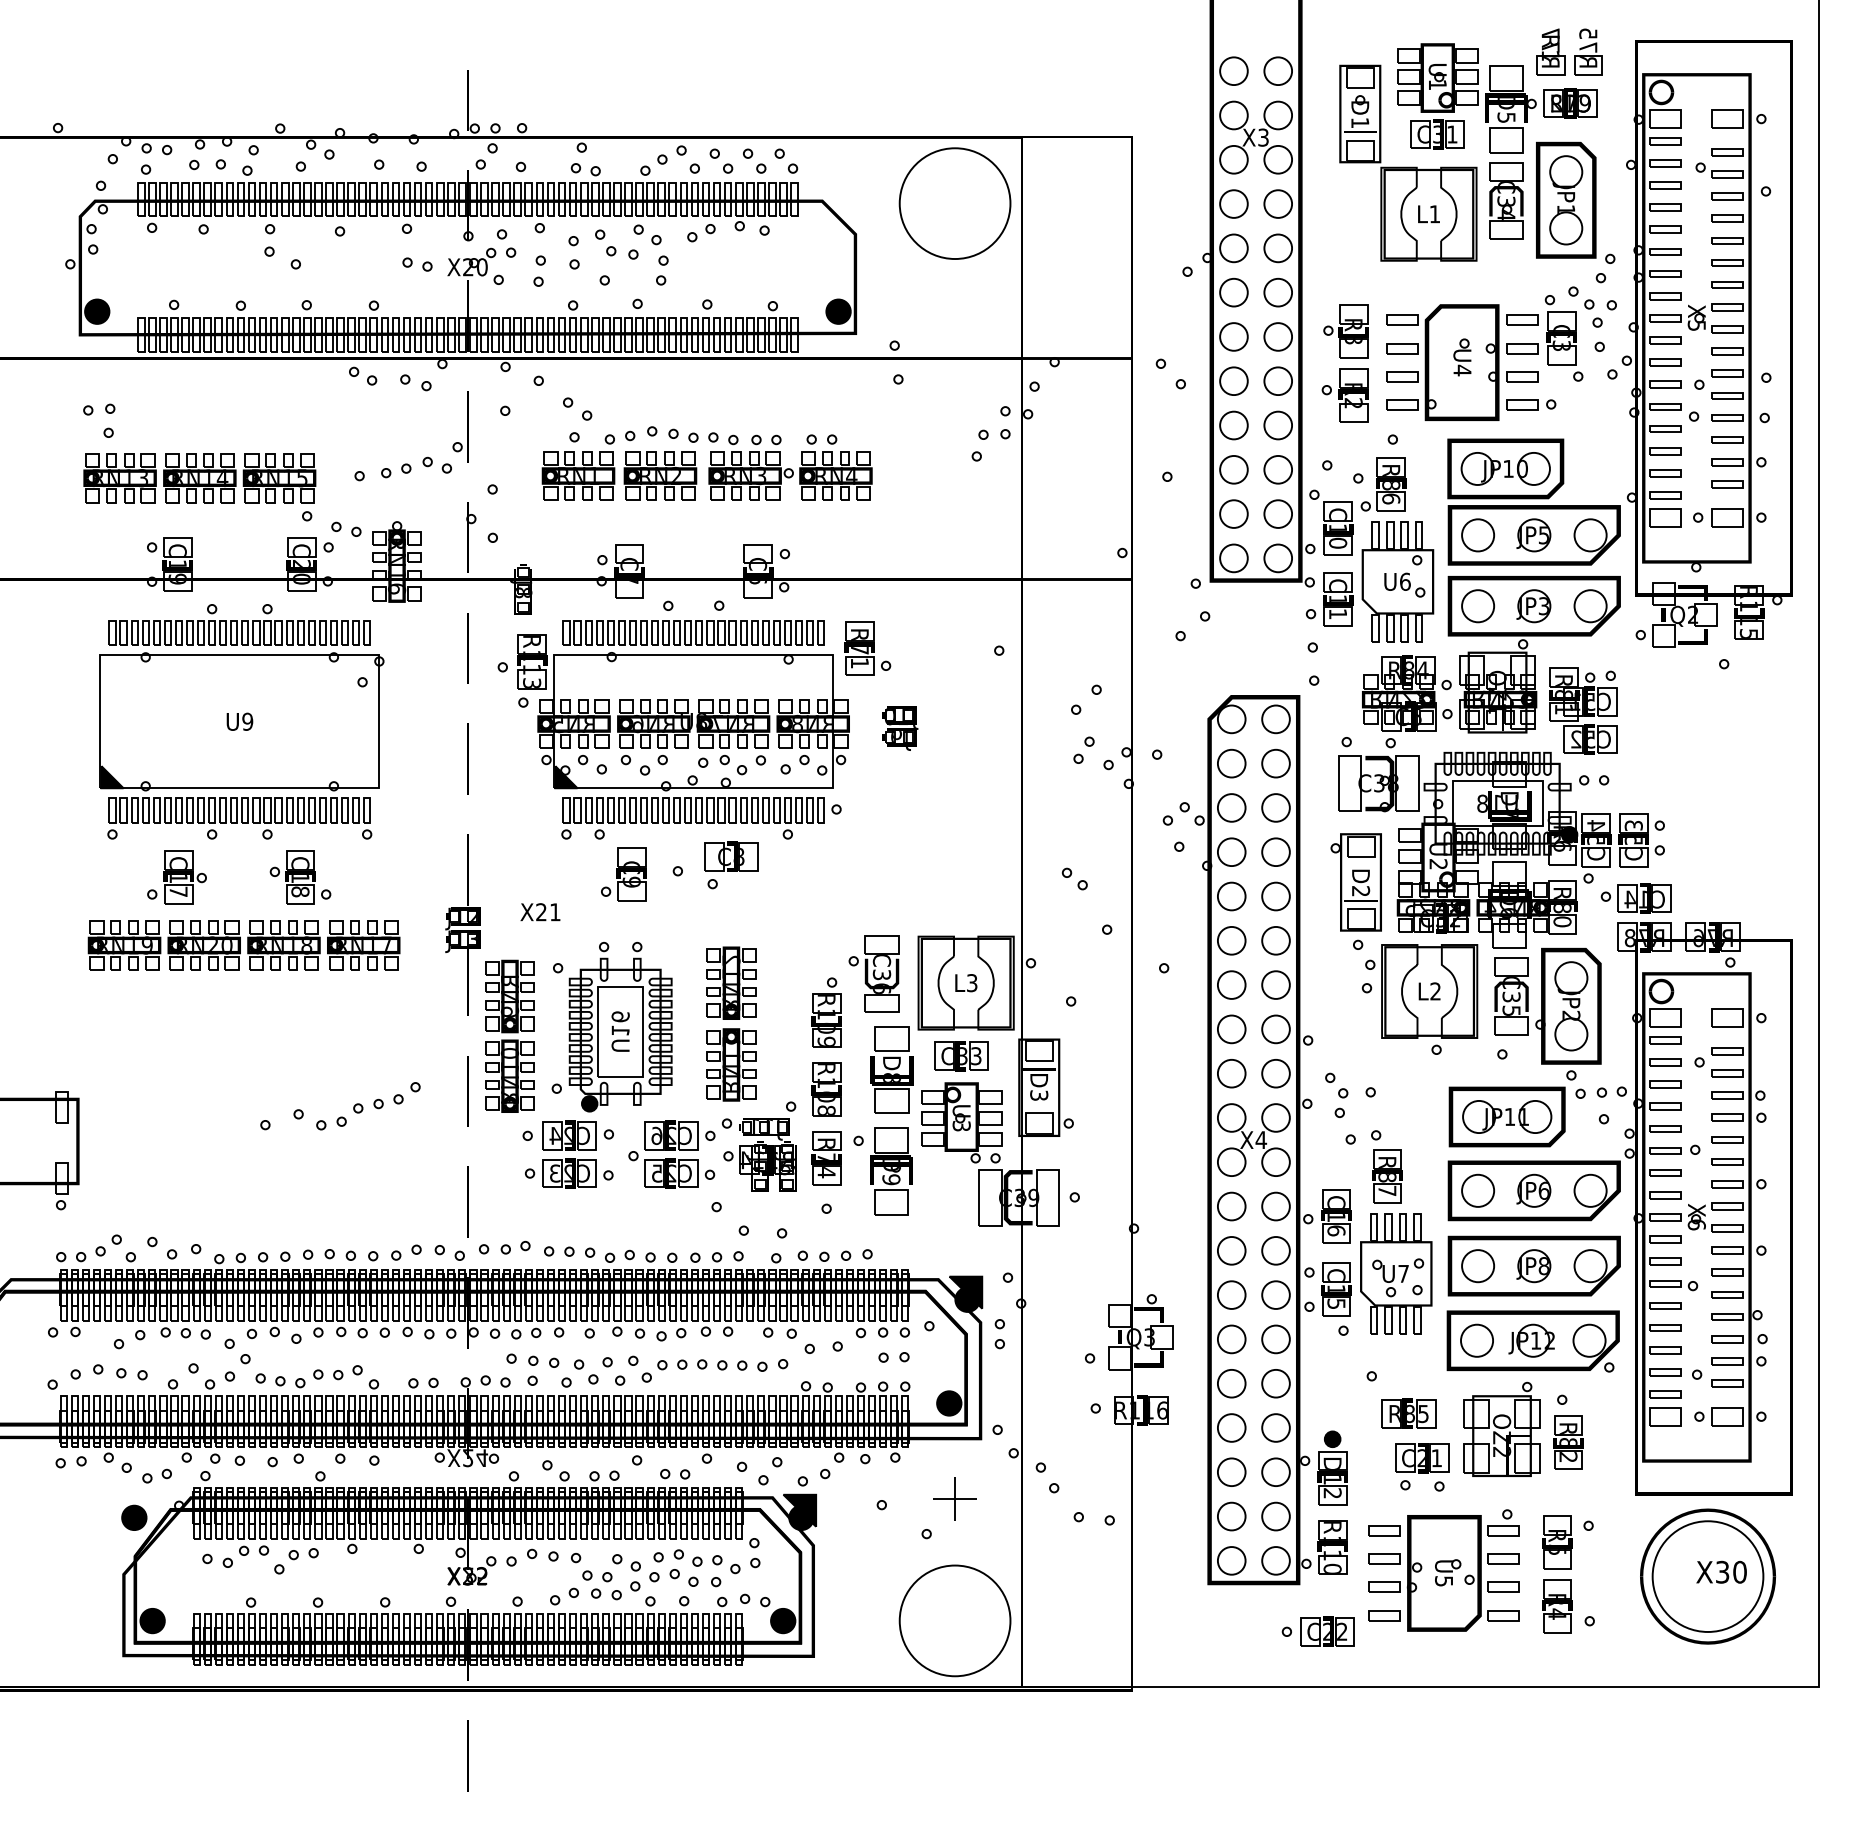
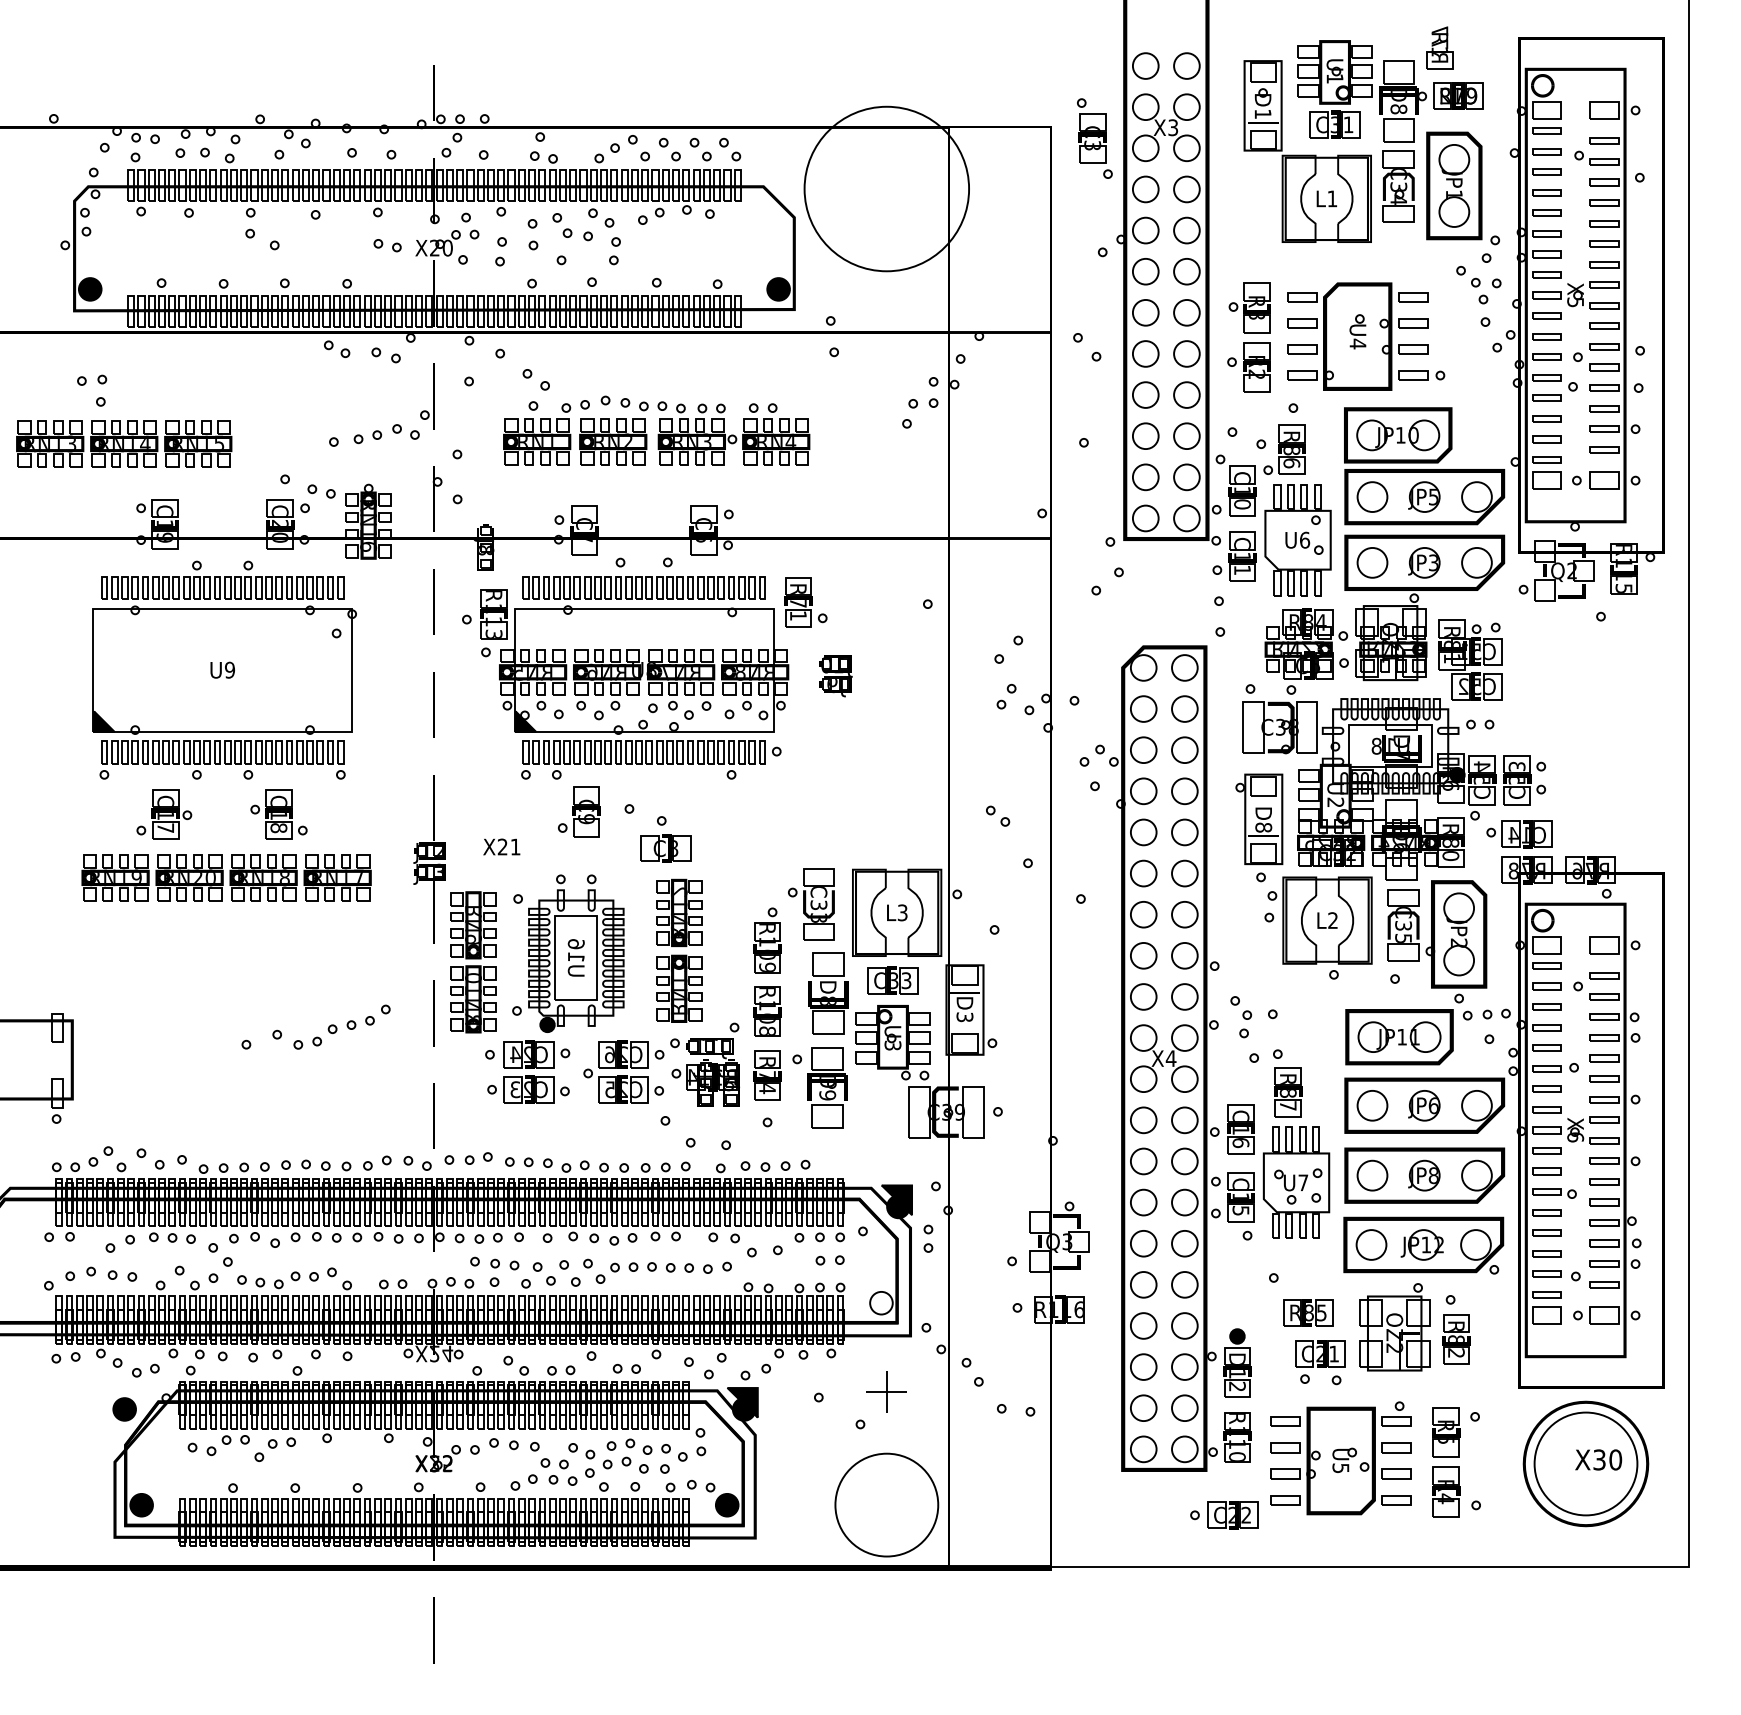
part: (1588, 51) -> (1475, 47), removed
text: (1506, 117) -> (1398, 109), D5 -> D8
circle: (954, 203) -> (886, 188), size x1.6
part: (1563, 338) -> (1094, 138), moved
part: (199, 478) -> (123, 444), moved
part: (731, 856) -> (666, 848), moved
text: (1360, 891) -> (1263, 827), D2 -> D8
text: (882, 988) -> (819, 917), C36 -> C33
fill: (949, 1403) -> (881, 1303), removed

